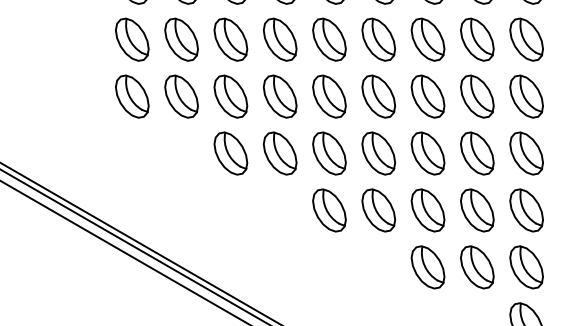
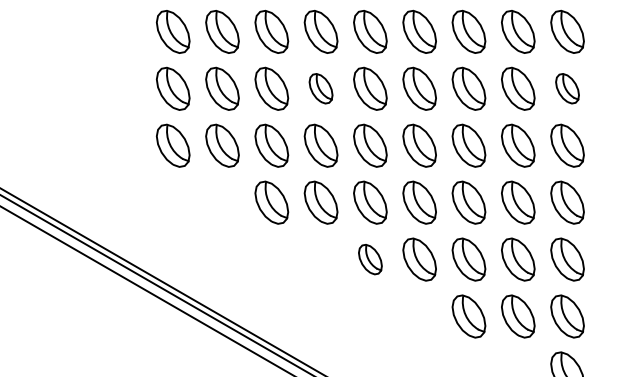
part: (279, 39) -> (320, 88), size x0.7
part: (526, 39) -> (567, 88), size x0.7
part: (329, 210) -> (370, 259), size x0.7

